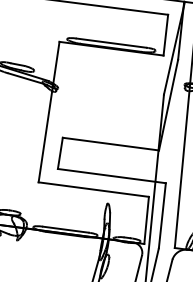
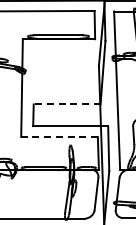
line: (109, 144) -> (66, 104), solid -> dashed
line: (93, 190) -> (59, 137), solid -> dashed

